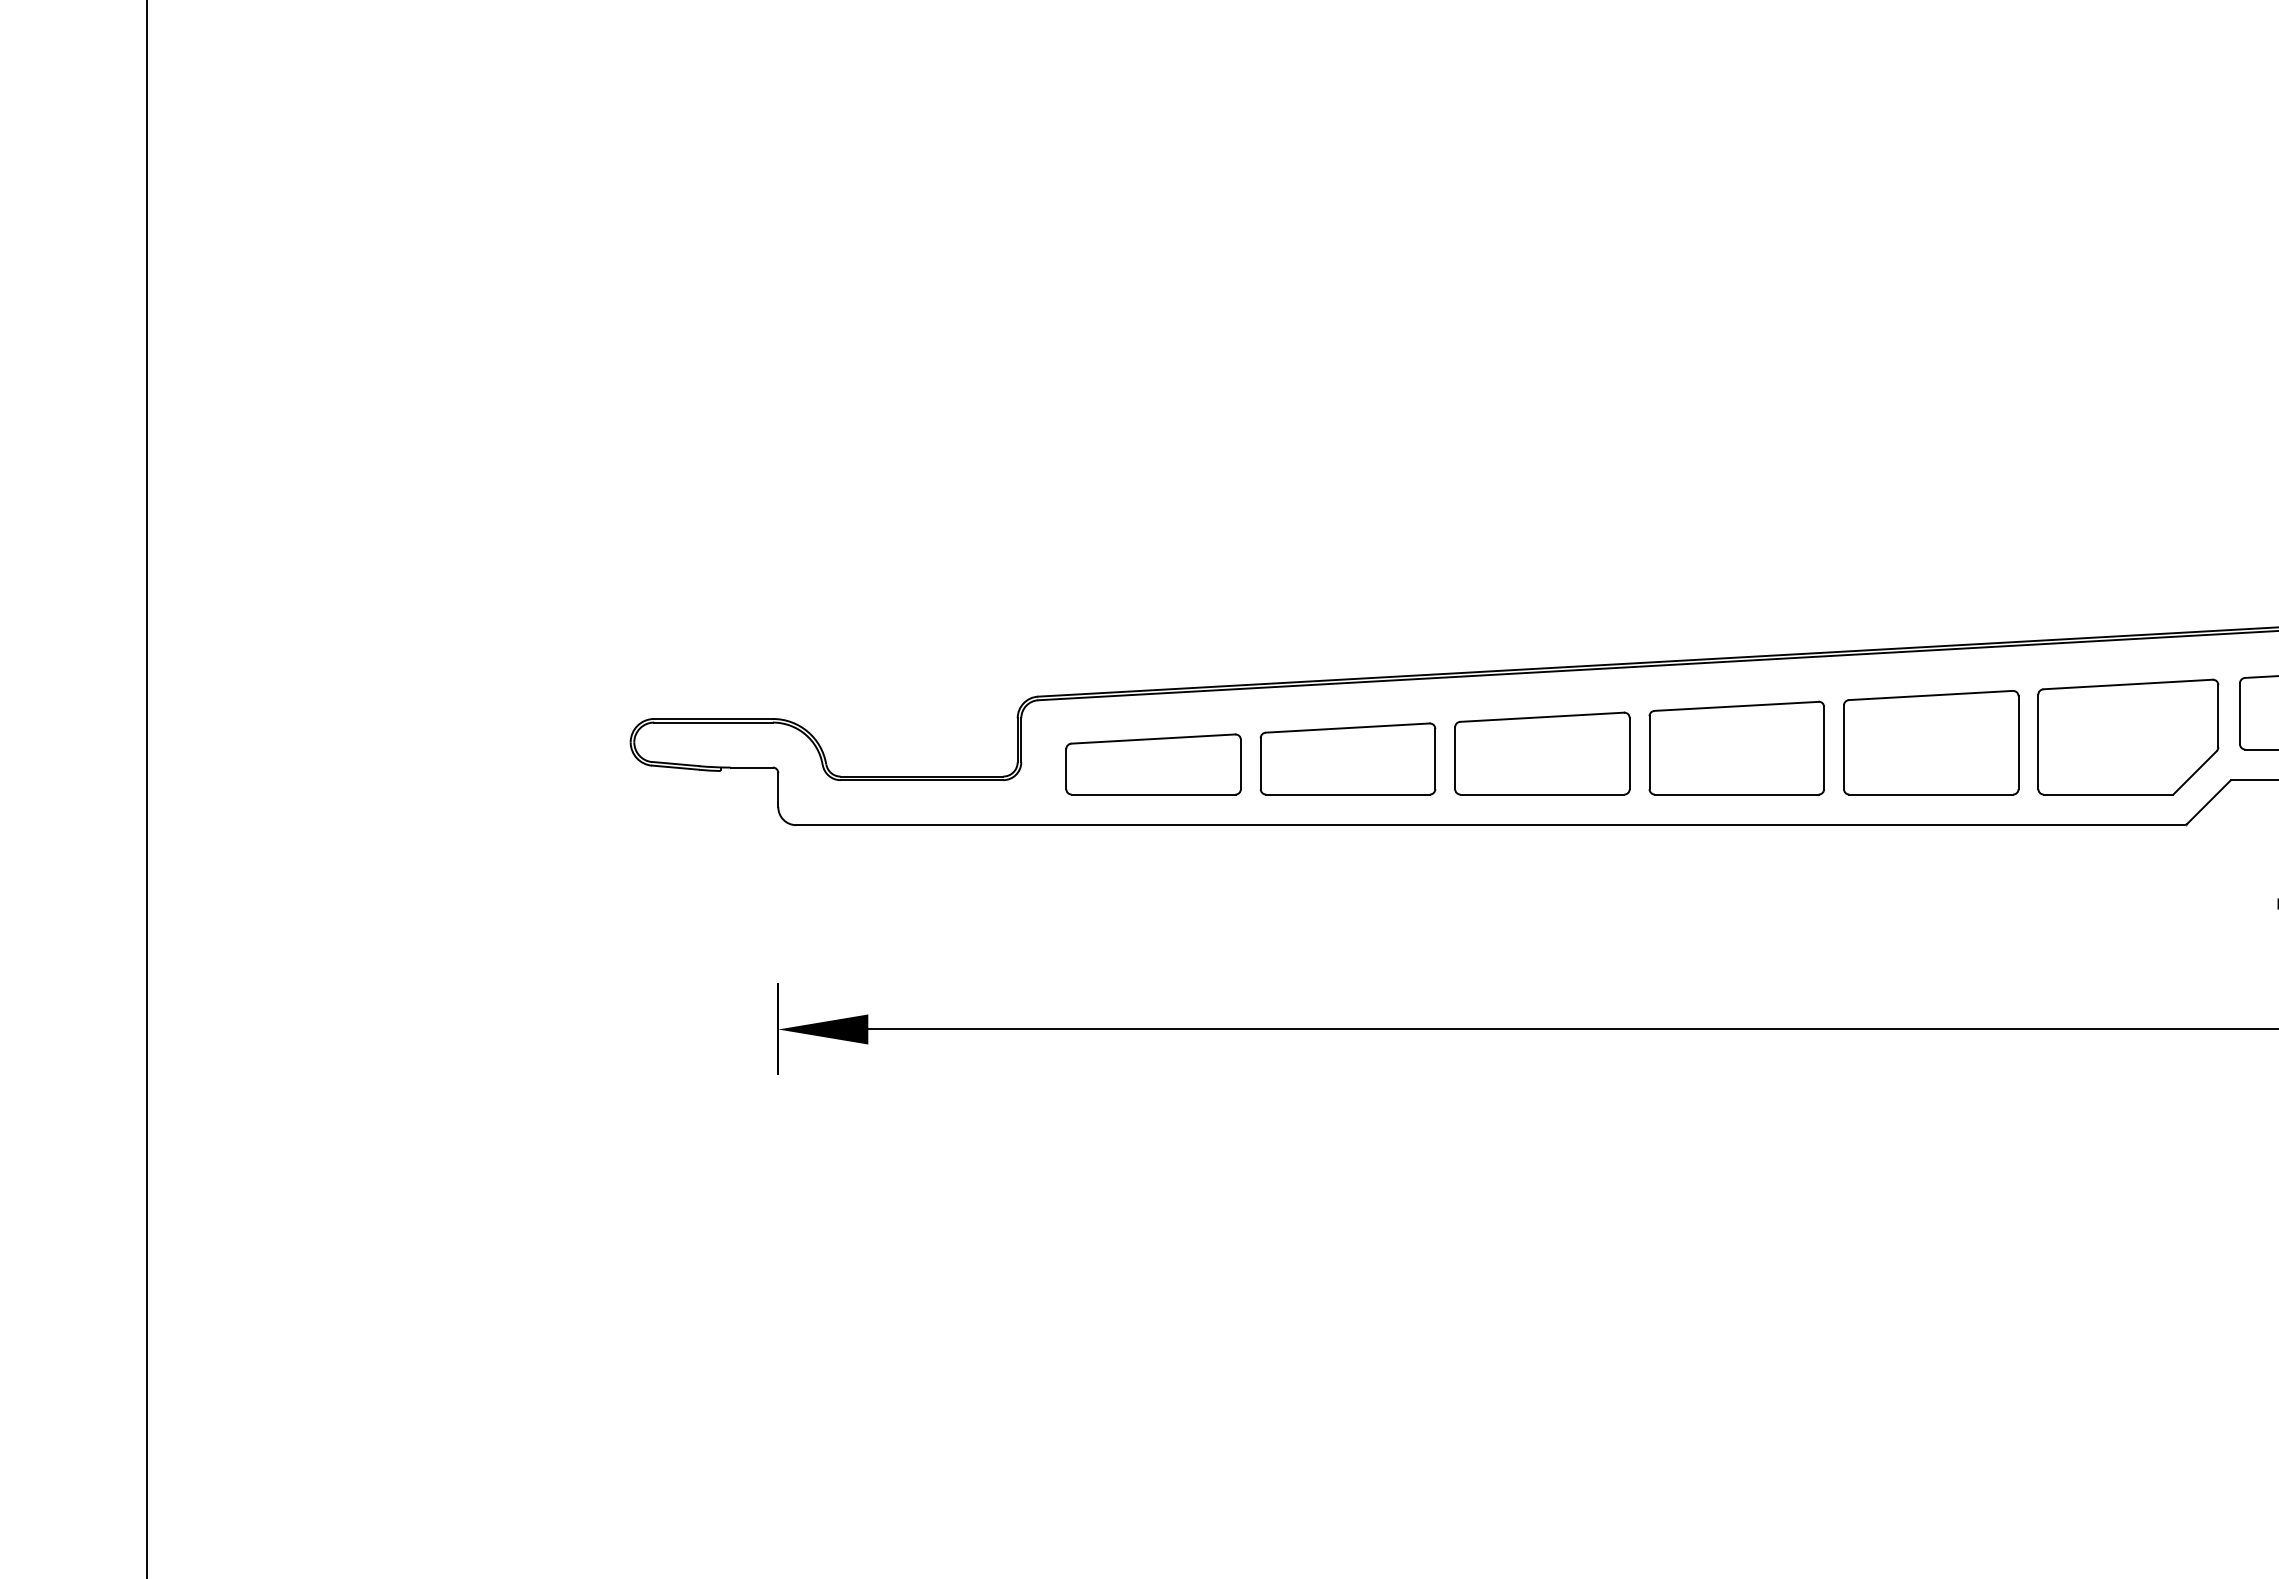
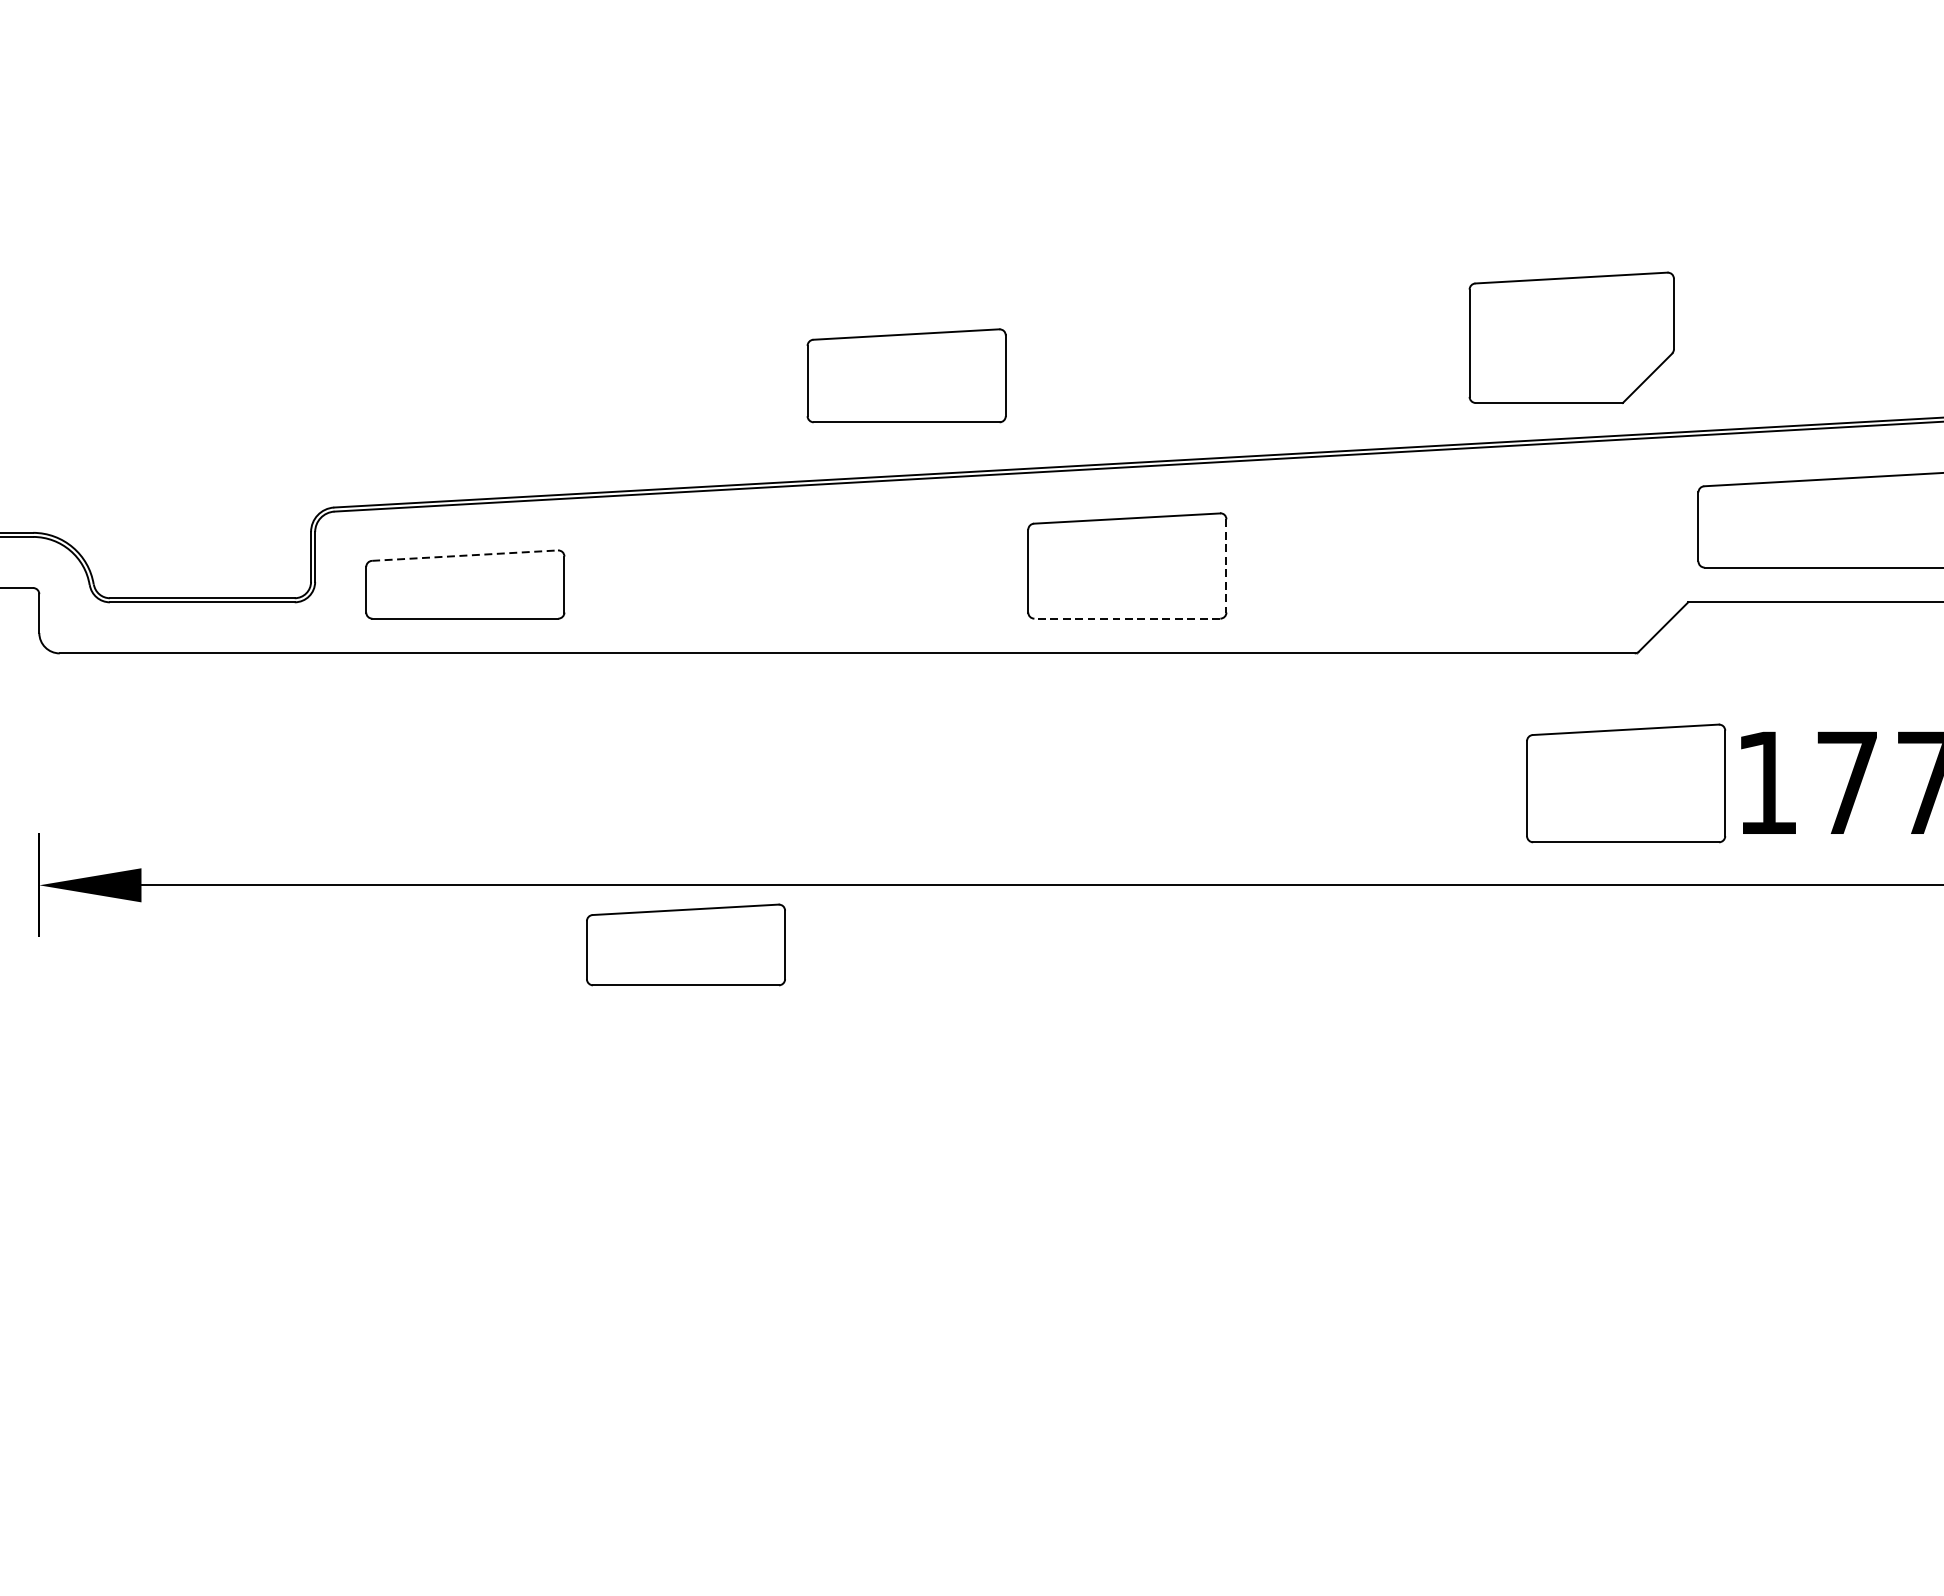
part: (2128, 736) -> (1571, 337), moved
line: (1153, 739) -> (465, 556), solid -> dashed
part: (1931, 742) -> (1626, 783), moved
line: (1824, 748) -> (1226, 566), solid -> dashed
part: (1542, 753) -> (906, 375), moved
part: (1347, 758) -> (685, 944), moved
line: (1736, 794) -> (1126, 618), solid -> dashed

